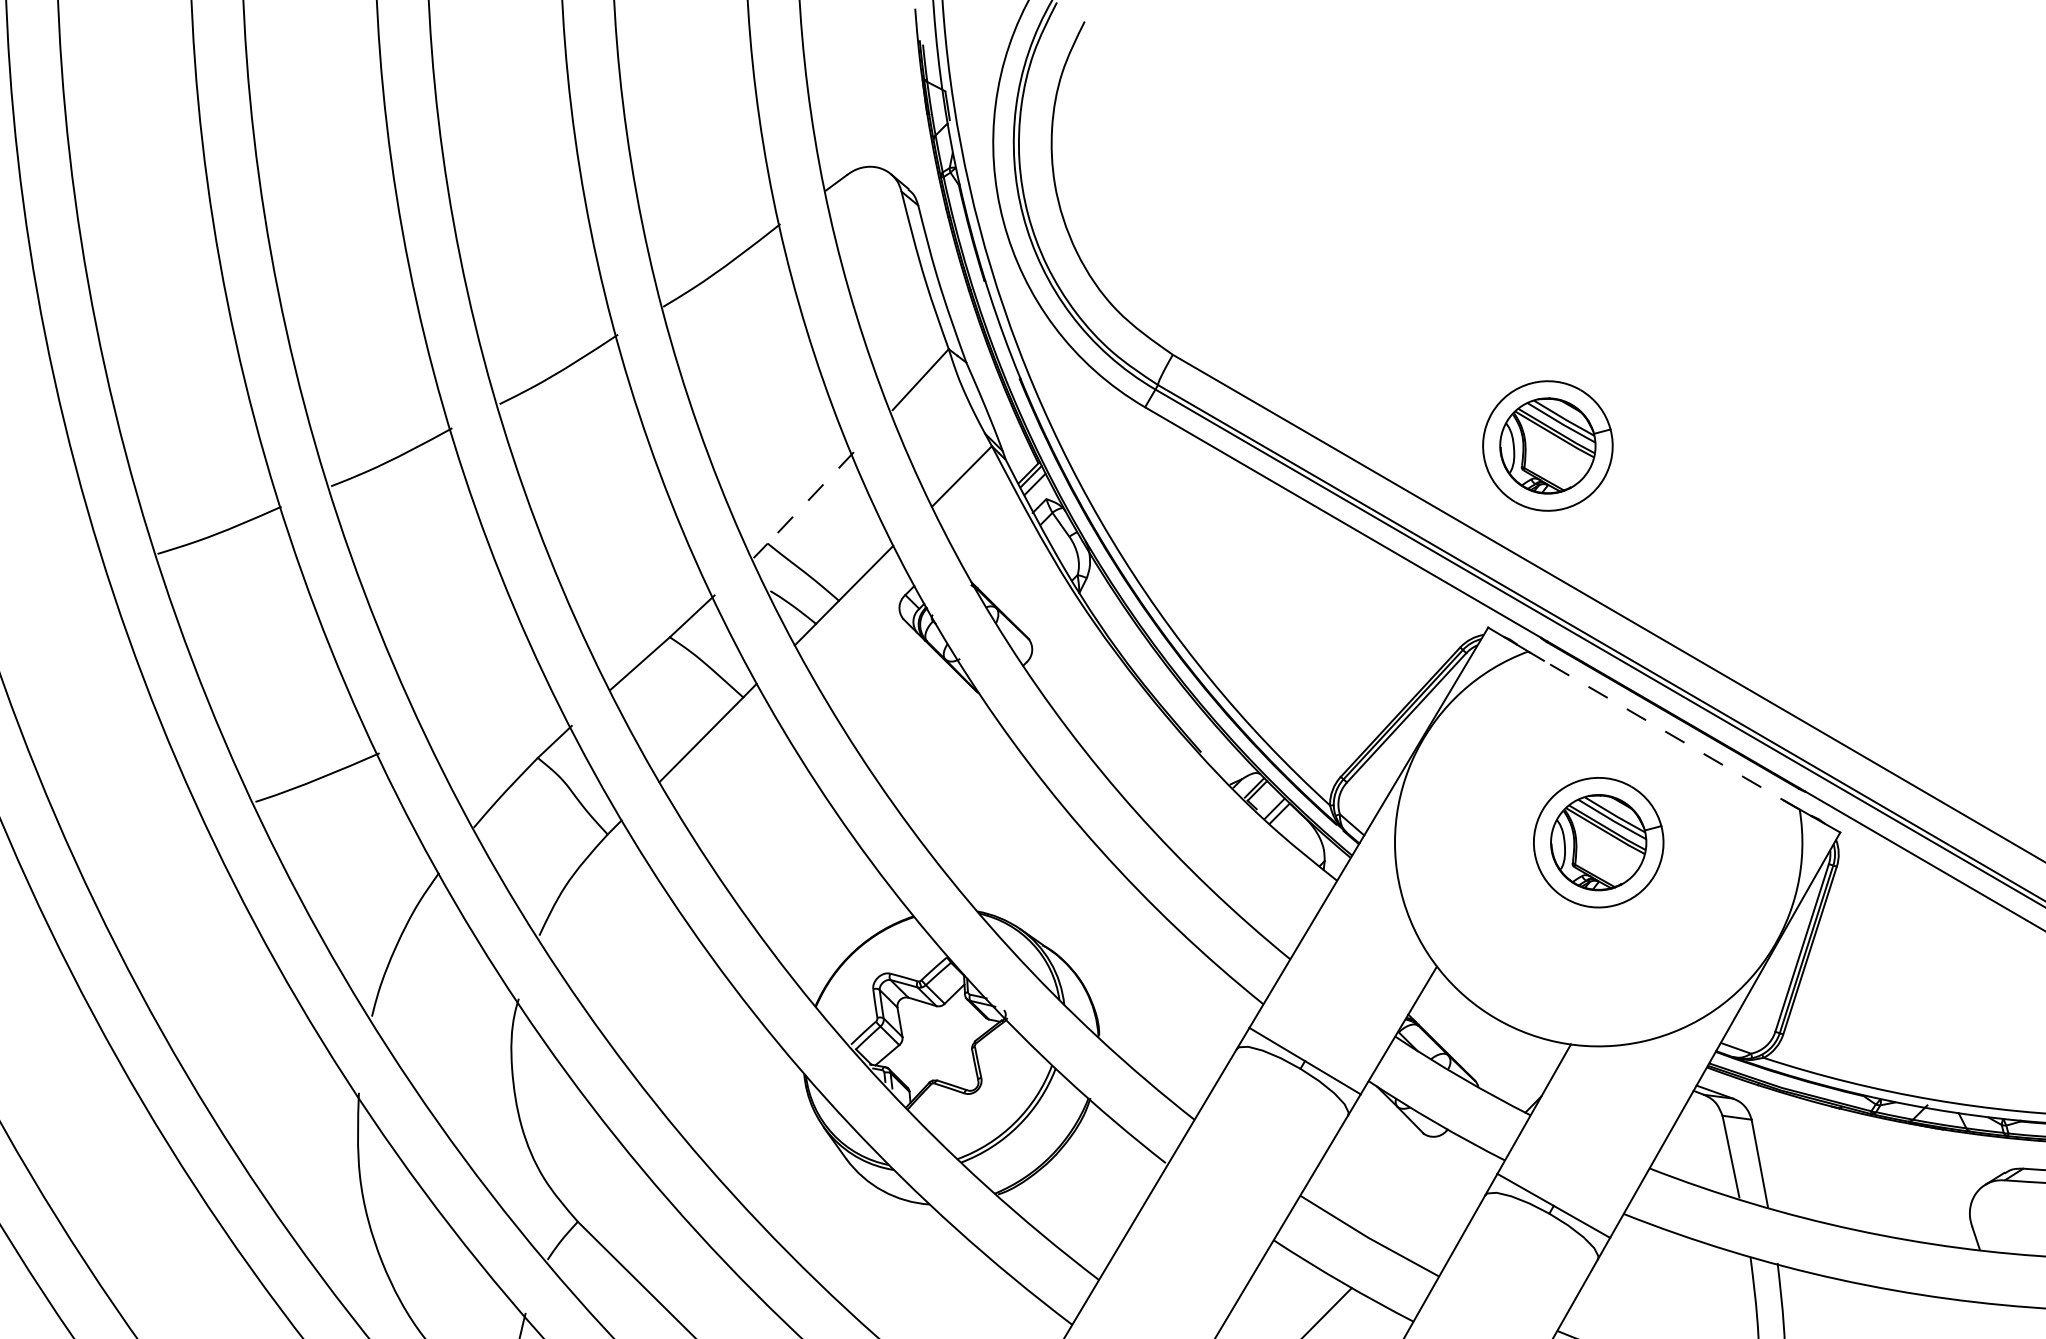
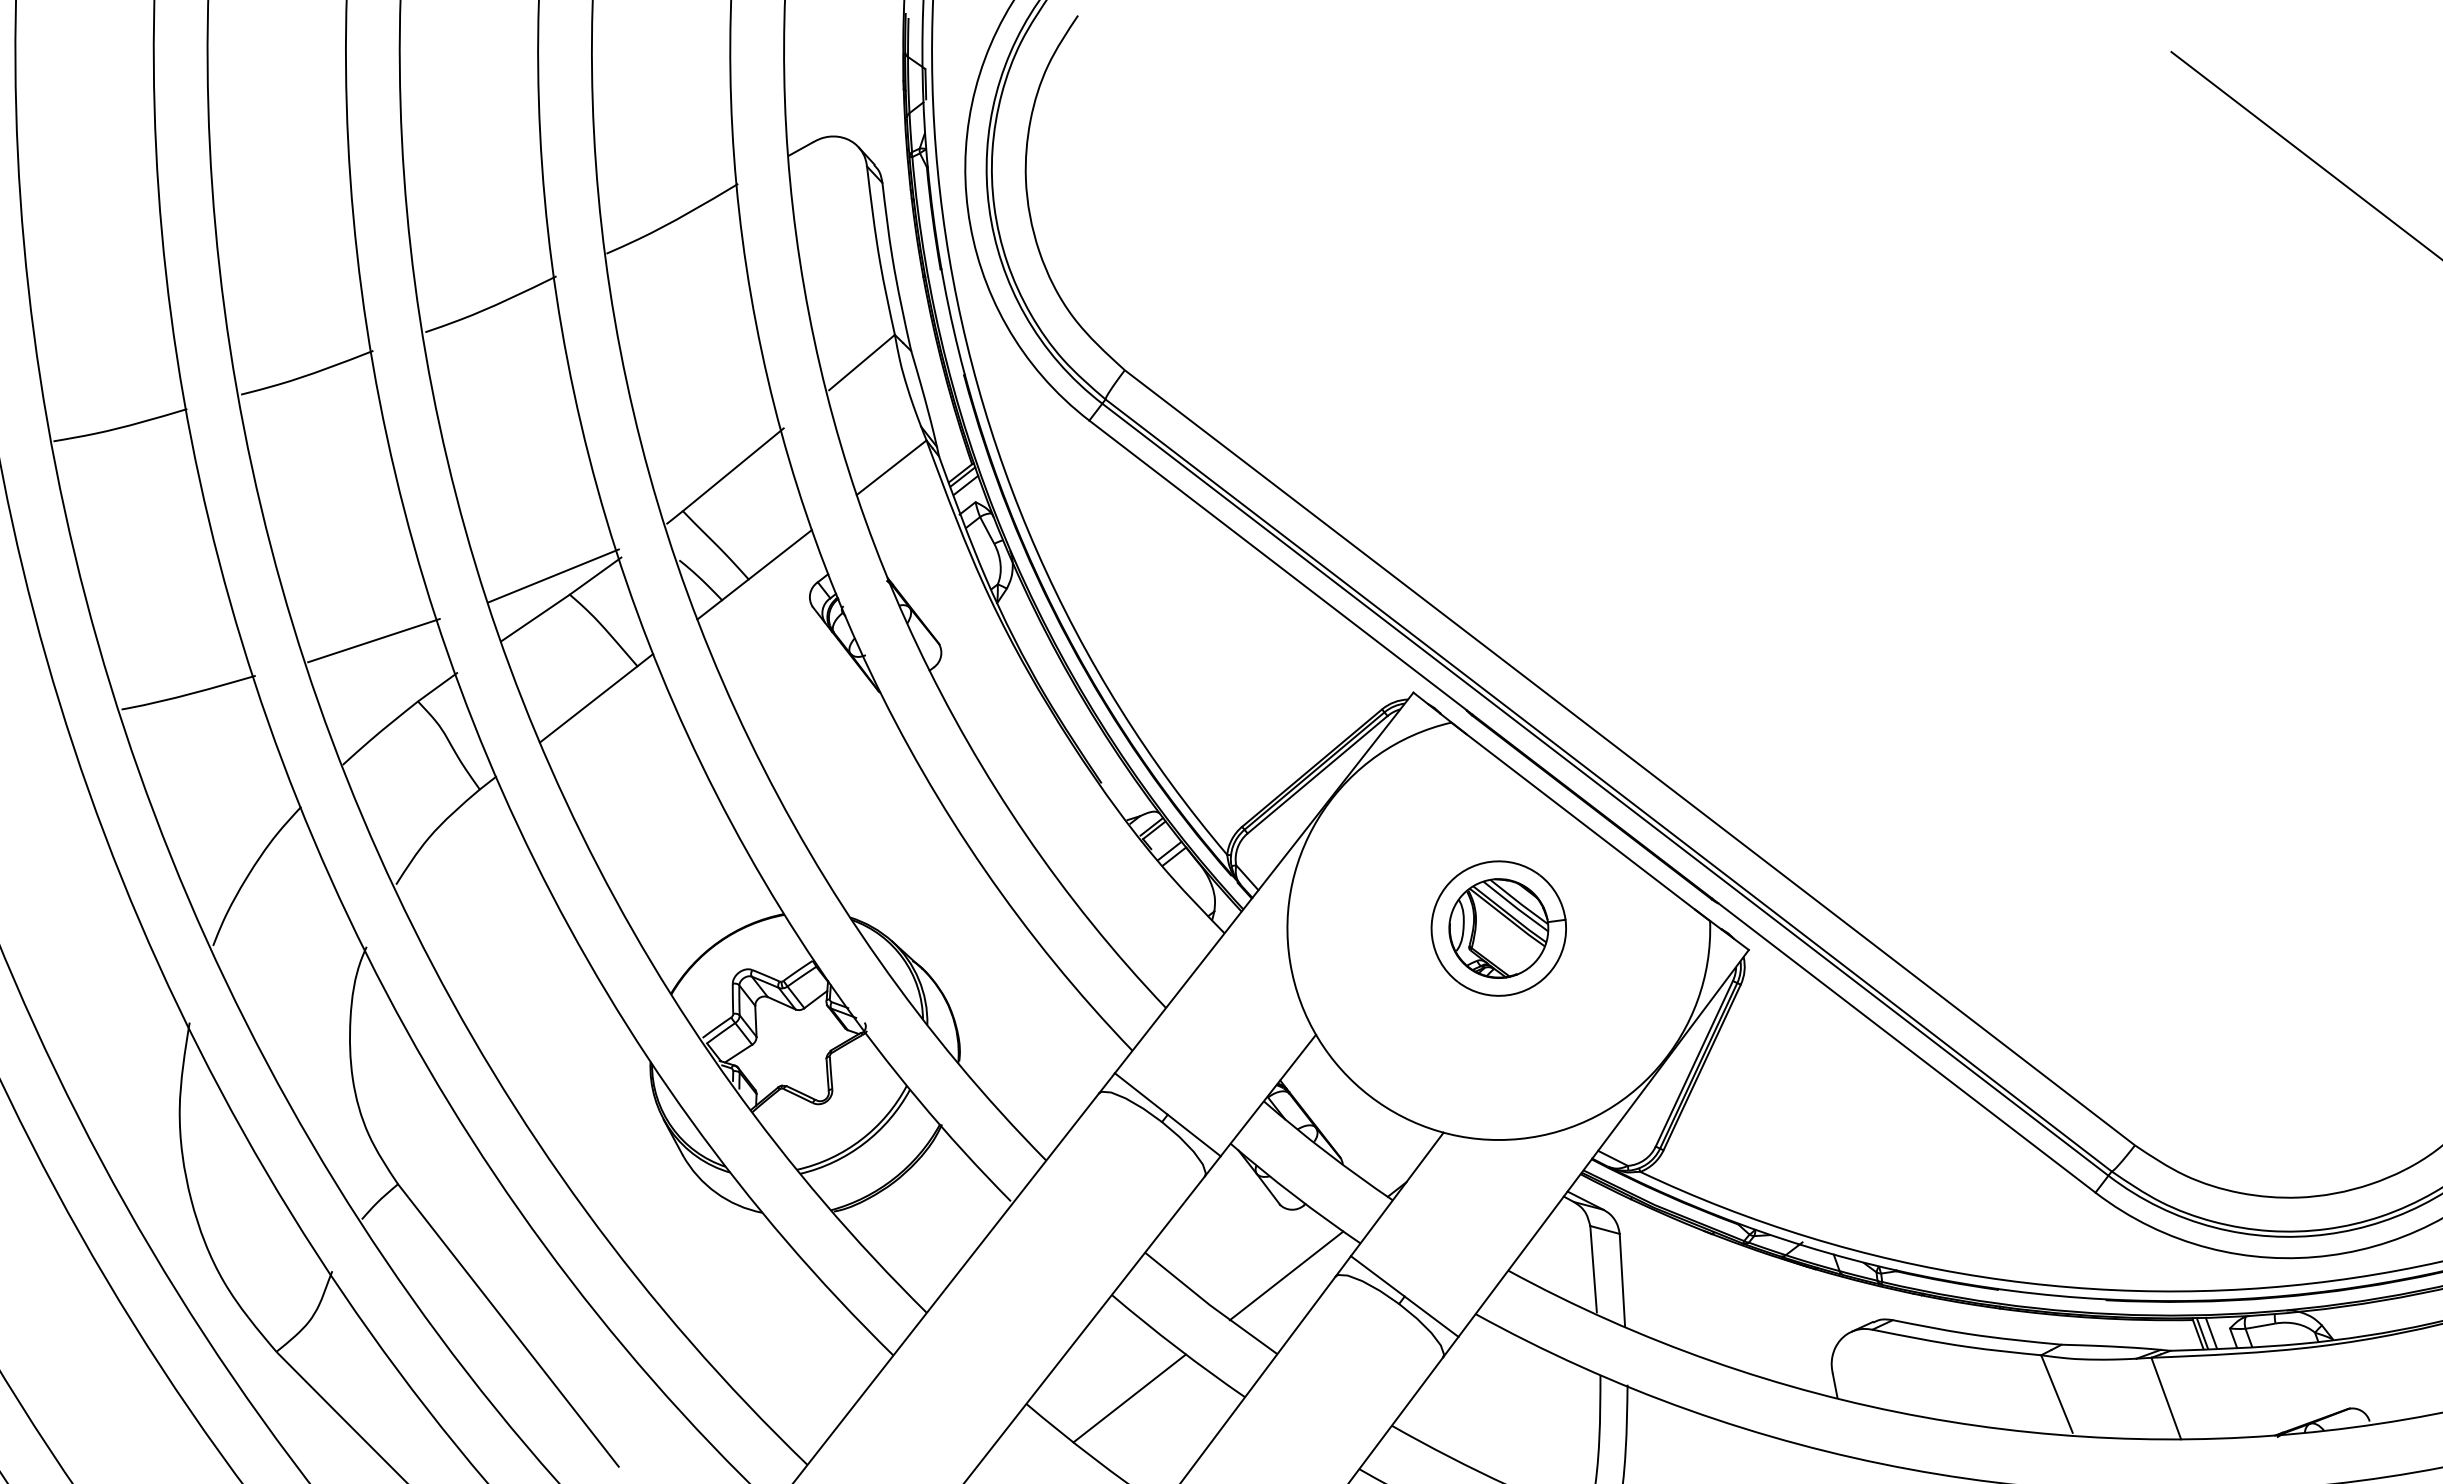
part: (1547, 445) -> (1498, 513), removed
line: (810, 498) -> (732, 470), dashed -> solid
line: (651, 620) -> (553, 575), added
line: (487, 705) -> (373, 640), added
line: (1663, 730) -> (1580, 821), dashed -> solid
line: (1438, 1200) -> (1286, 1275), added

